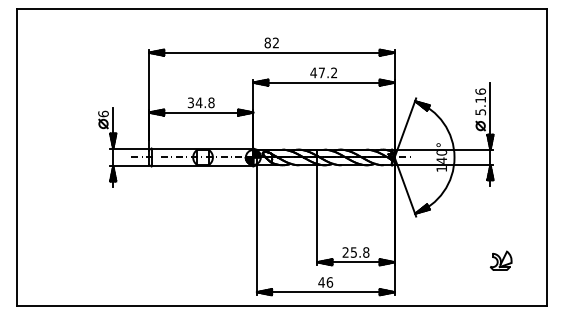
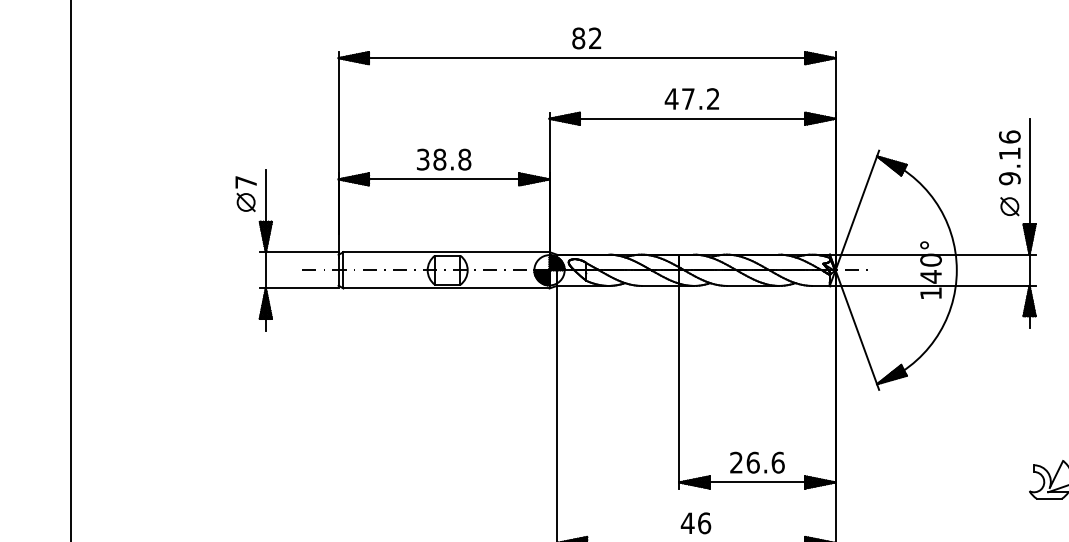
text: (198, 102) -> (438, 158), 34.8 -> 38.8
text: (480, 112) -> (1009, 179), 5.16 -> 9.16
text: (103, 113) -> (246, 181), 6 -> 7
text: (359, 252) -> (764, 462), 25.8 -> 26.6

